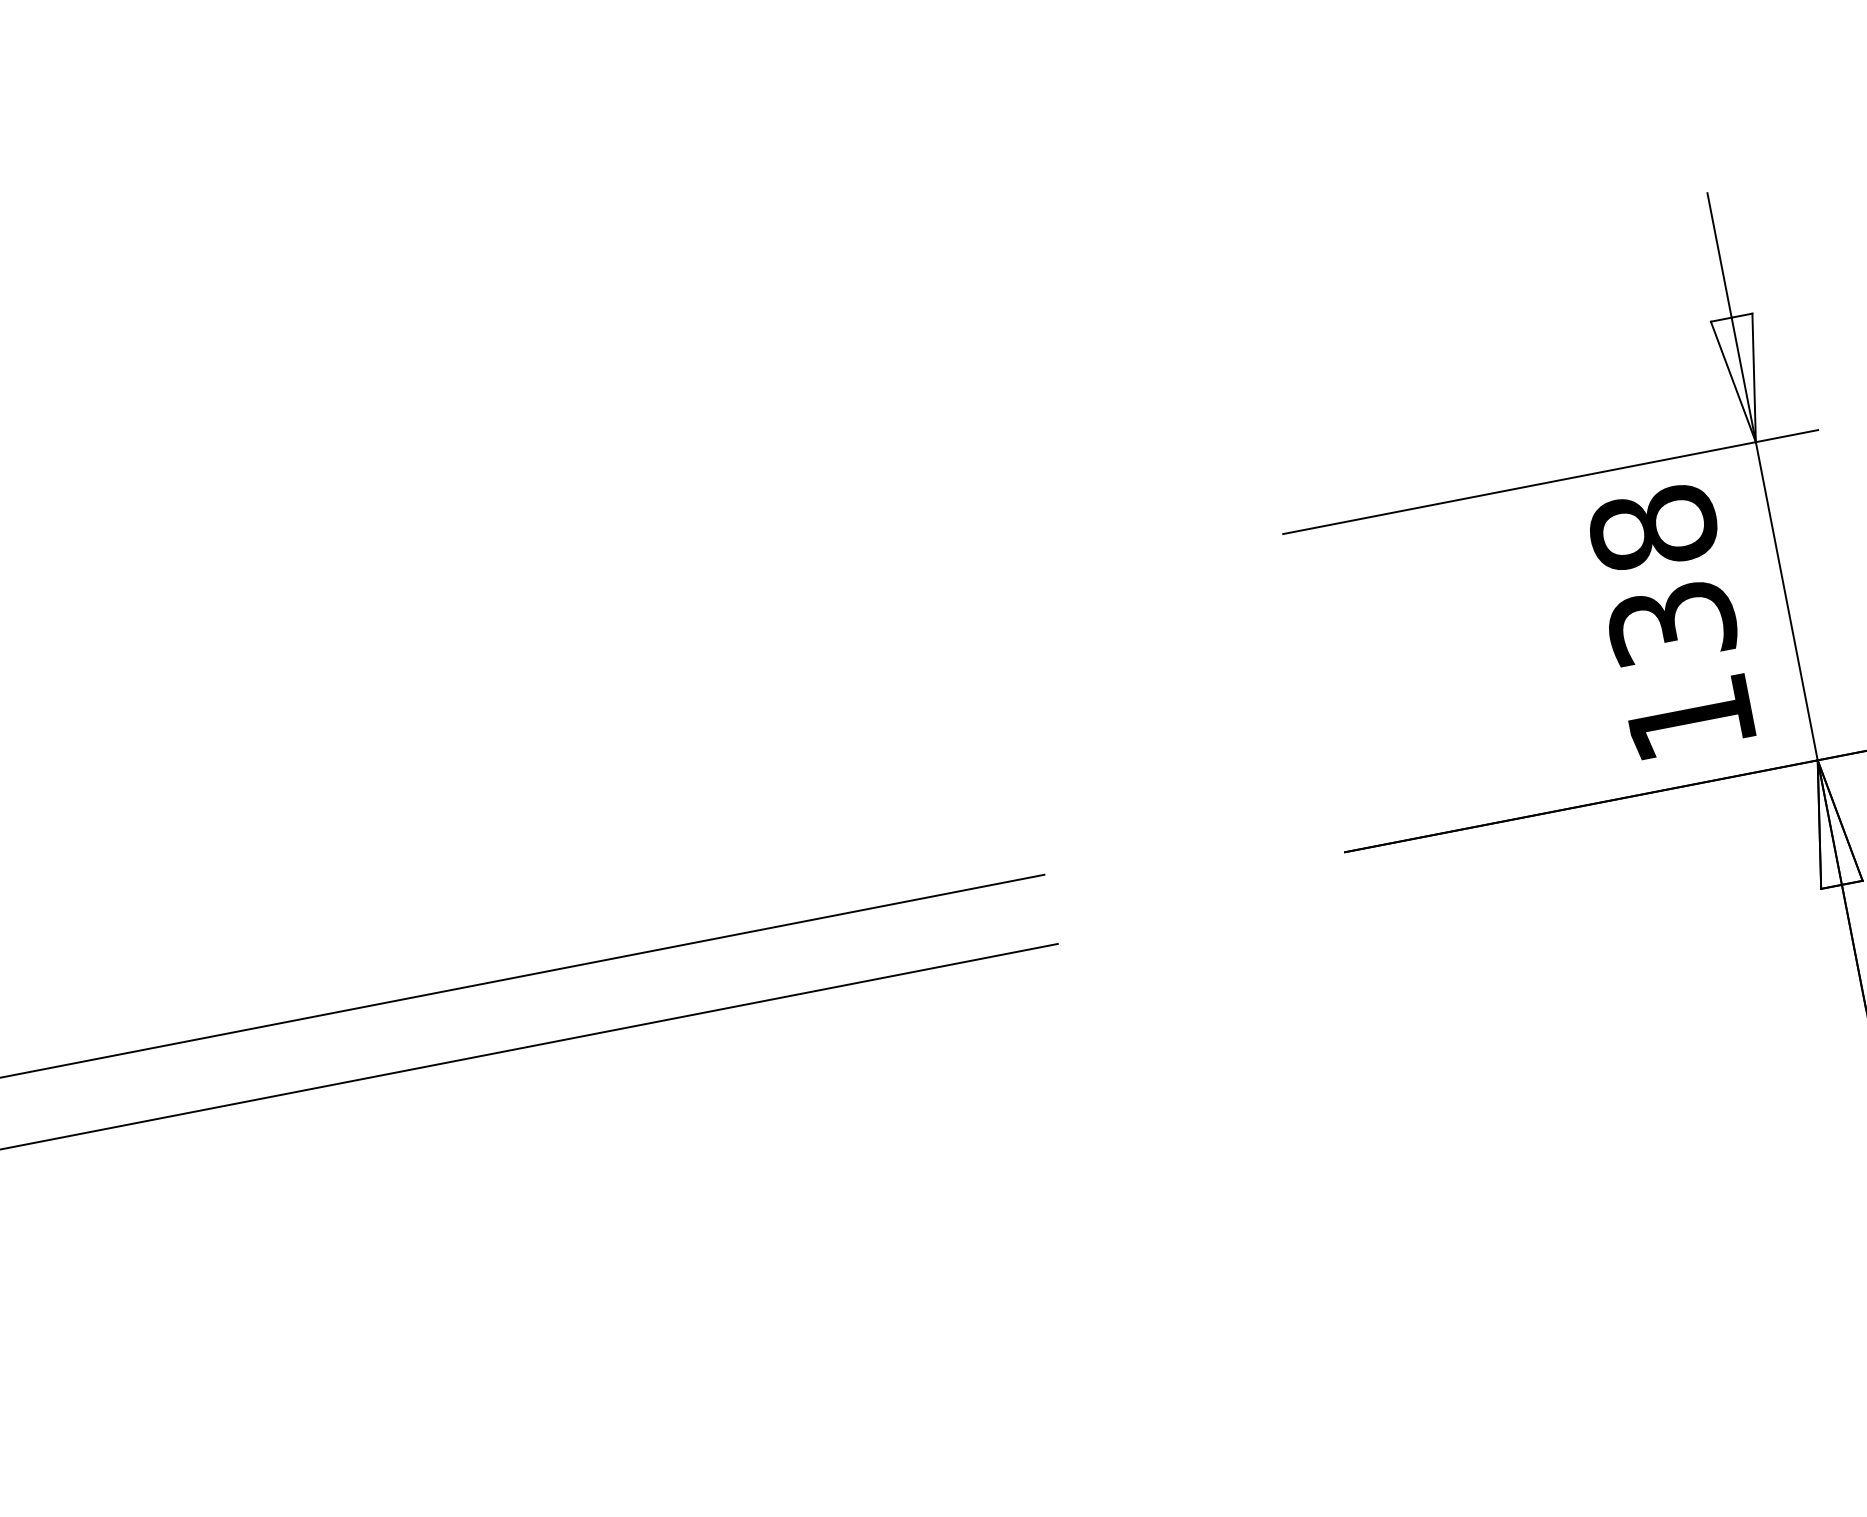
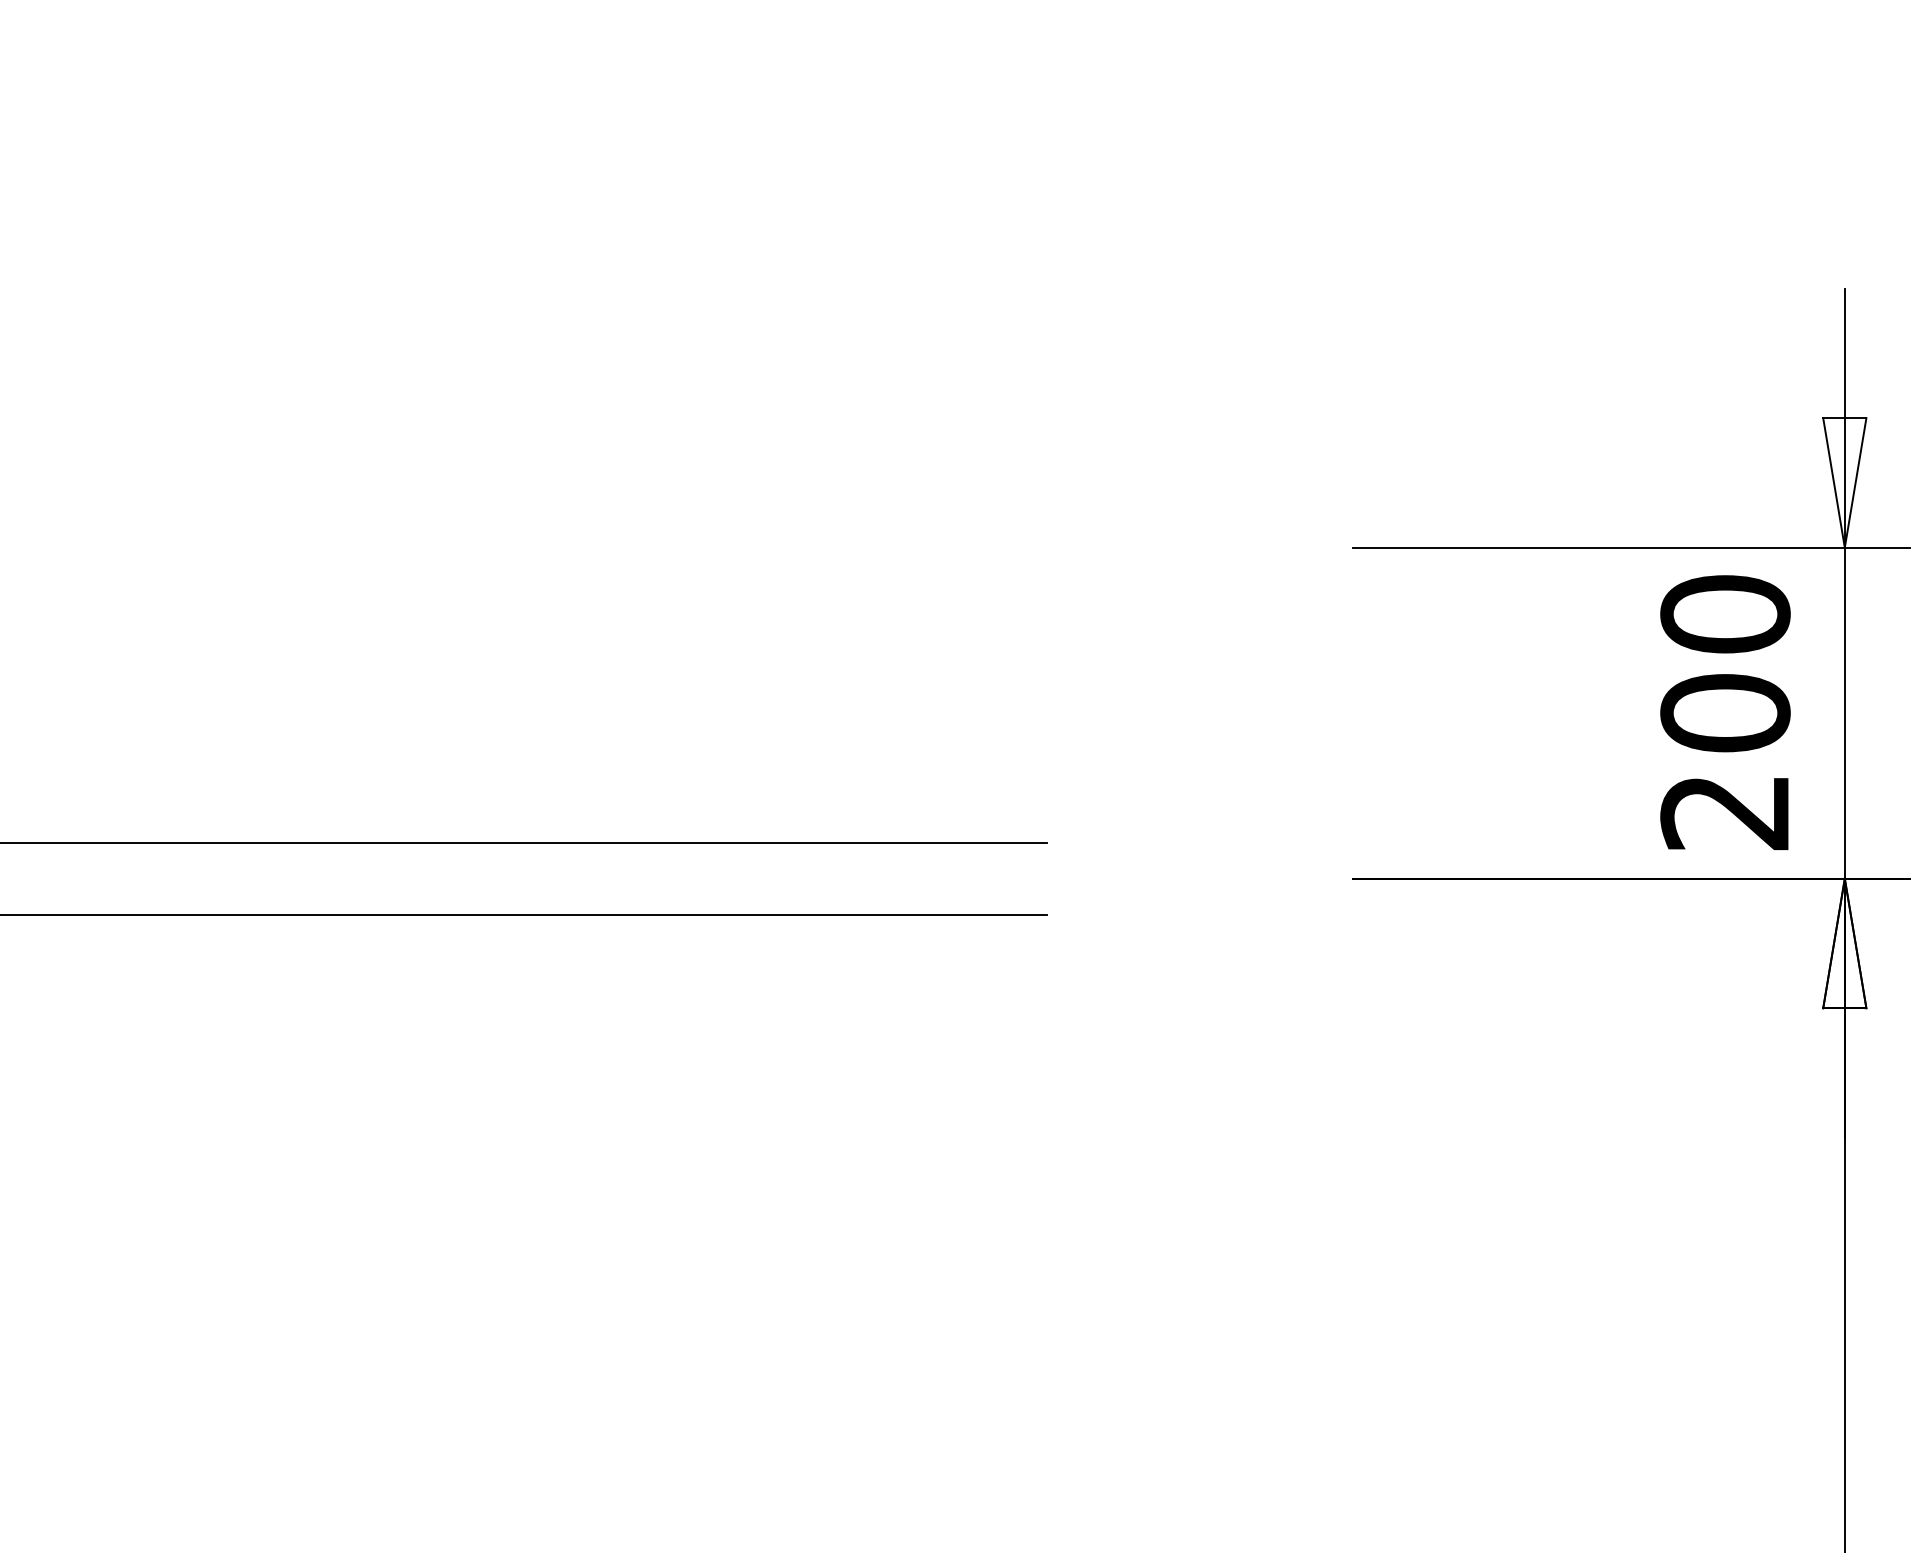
text: (1671, 622) -> (1725, 712), 138 -> 200

